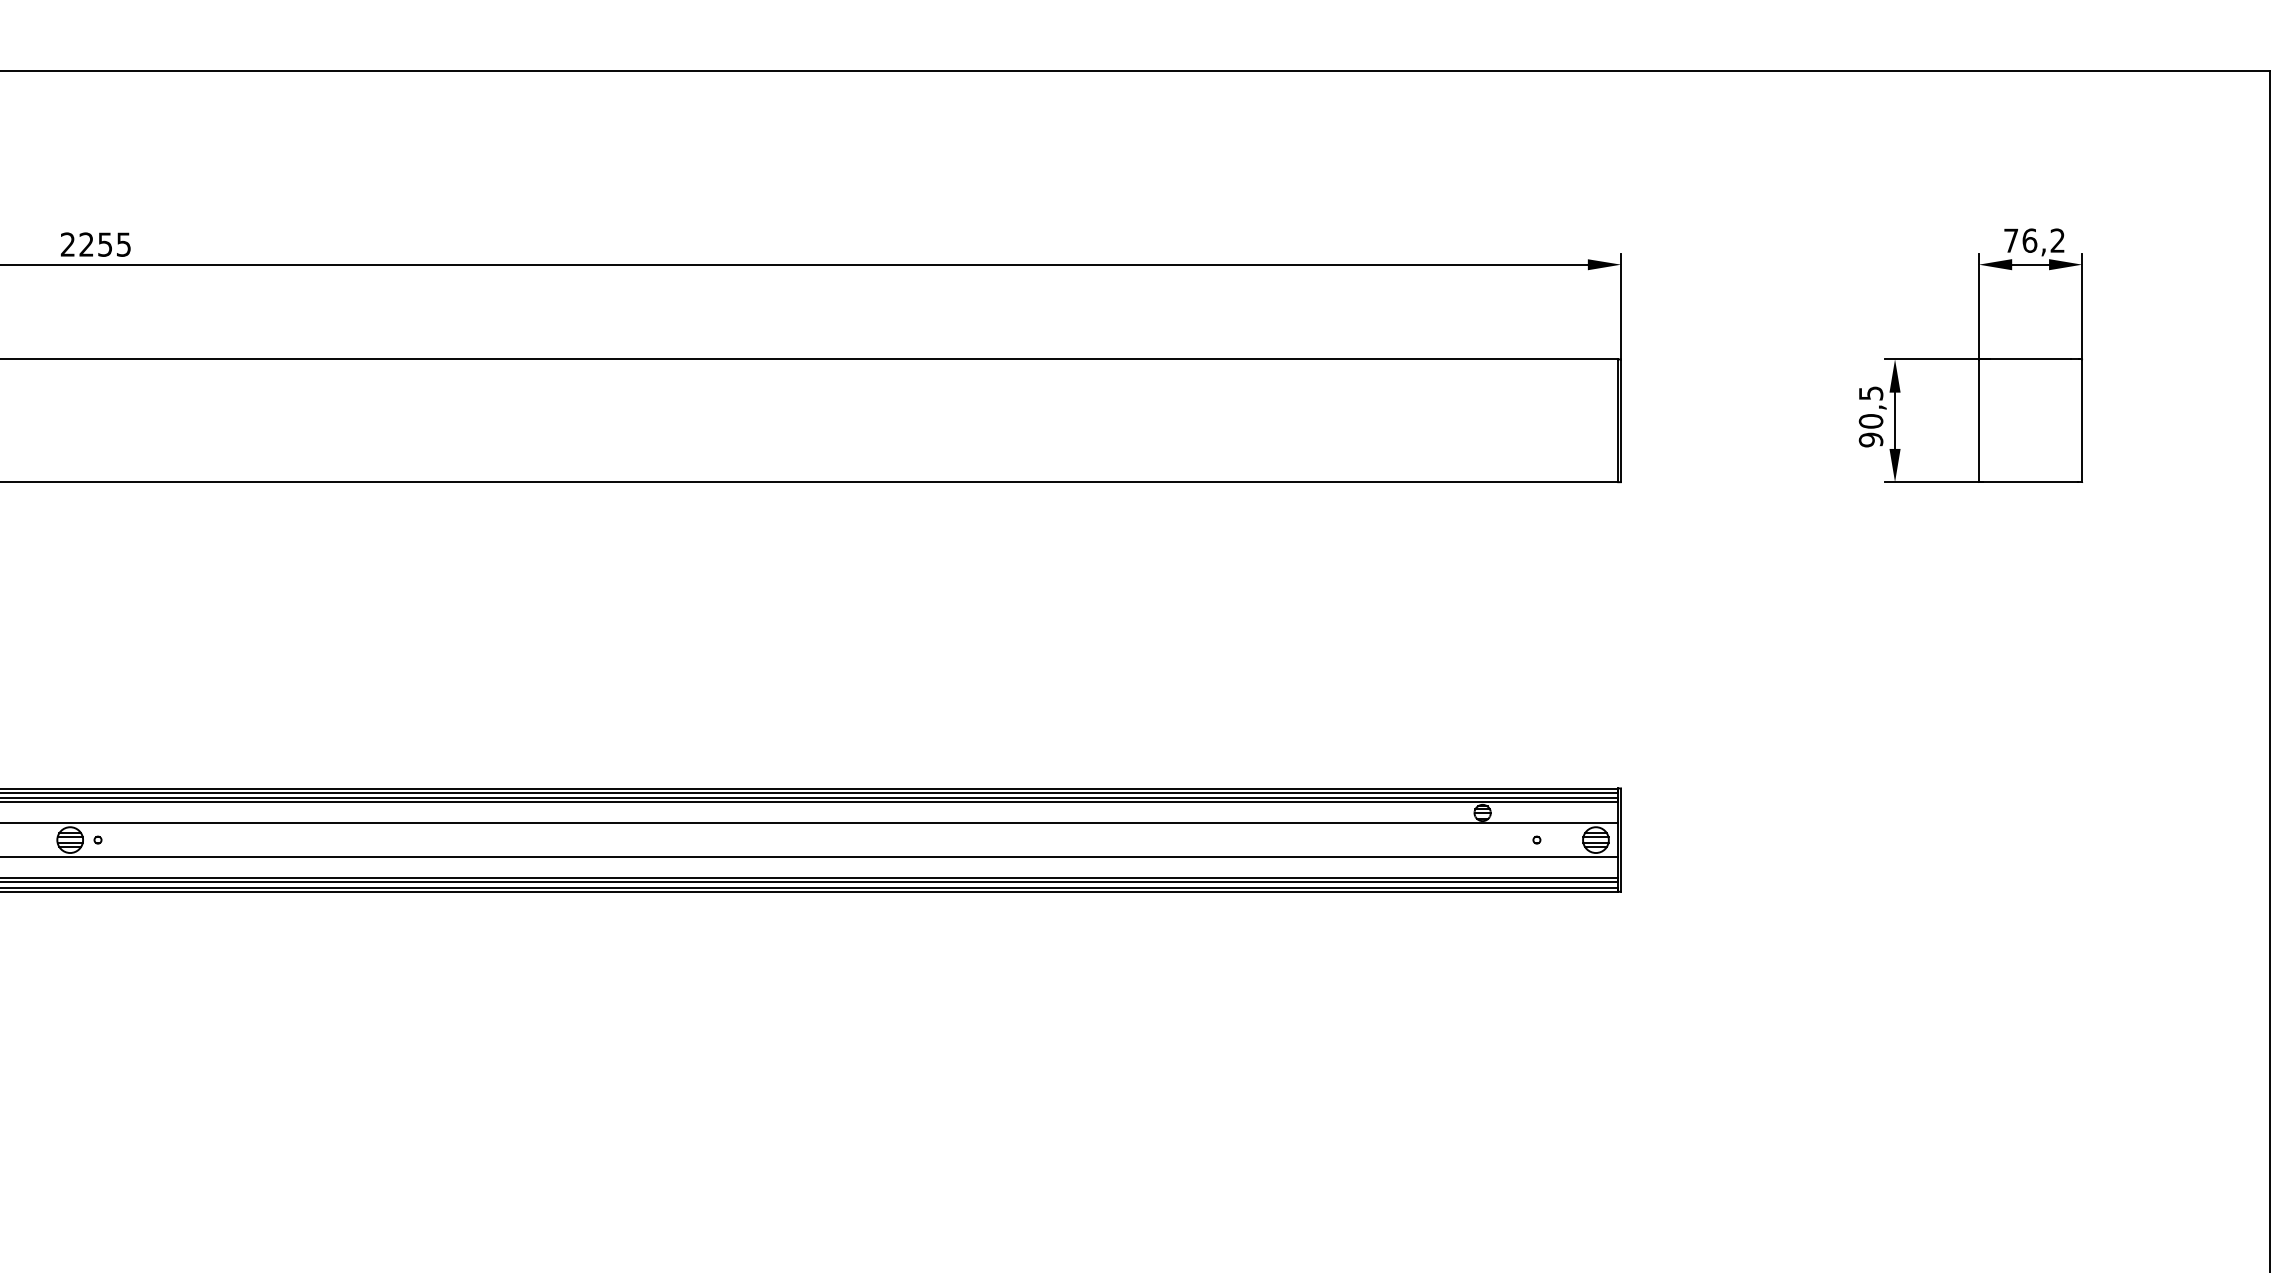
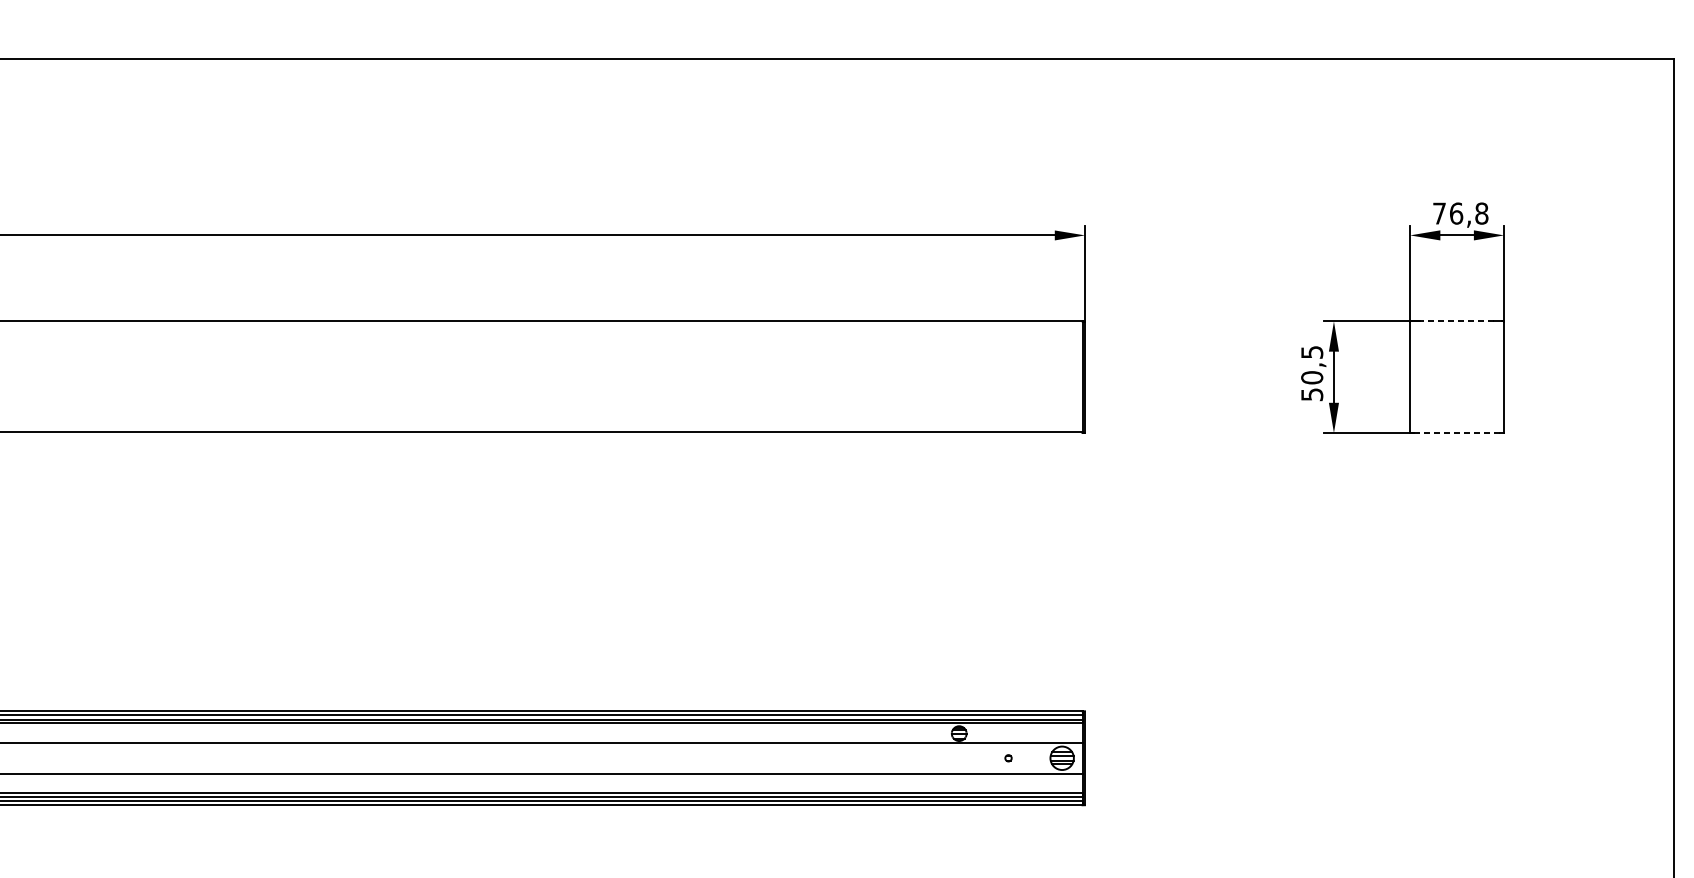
text: (2057, 240) -> (1481, 213), 76,2 -> 76,8
line: (2030, 359) -> (1457, 321), solid -> dashed
text: (1870, 439) -> (1311, 394), 90,5 -> 50,5
line: (2031, 482) -> (1457, 433), solid -> dashed

